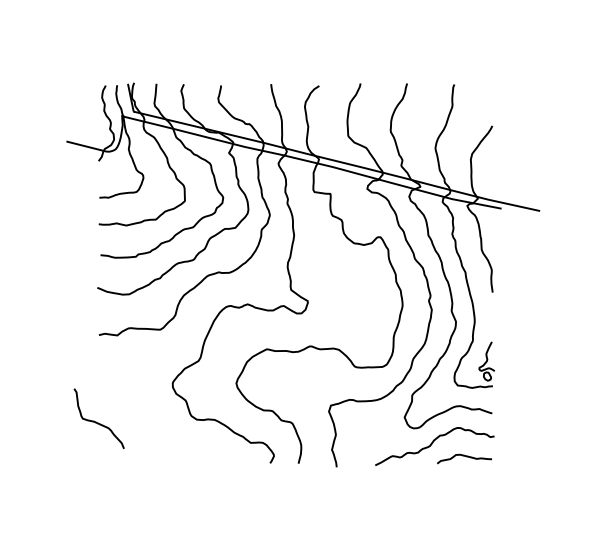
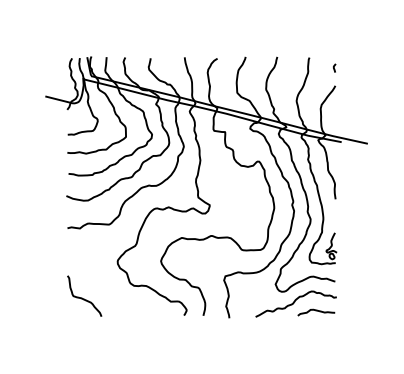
curve: (491, 99) -> (334, 67), added
curve: (96, 420) -> (82, 297), moved

